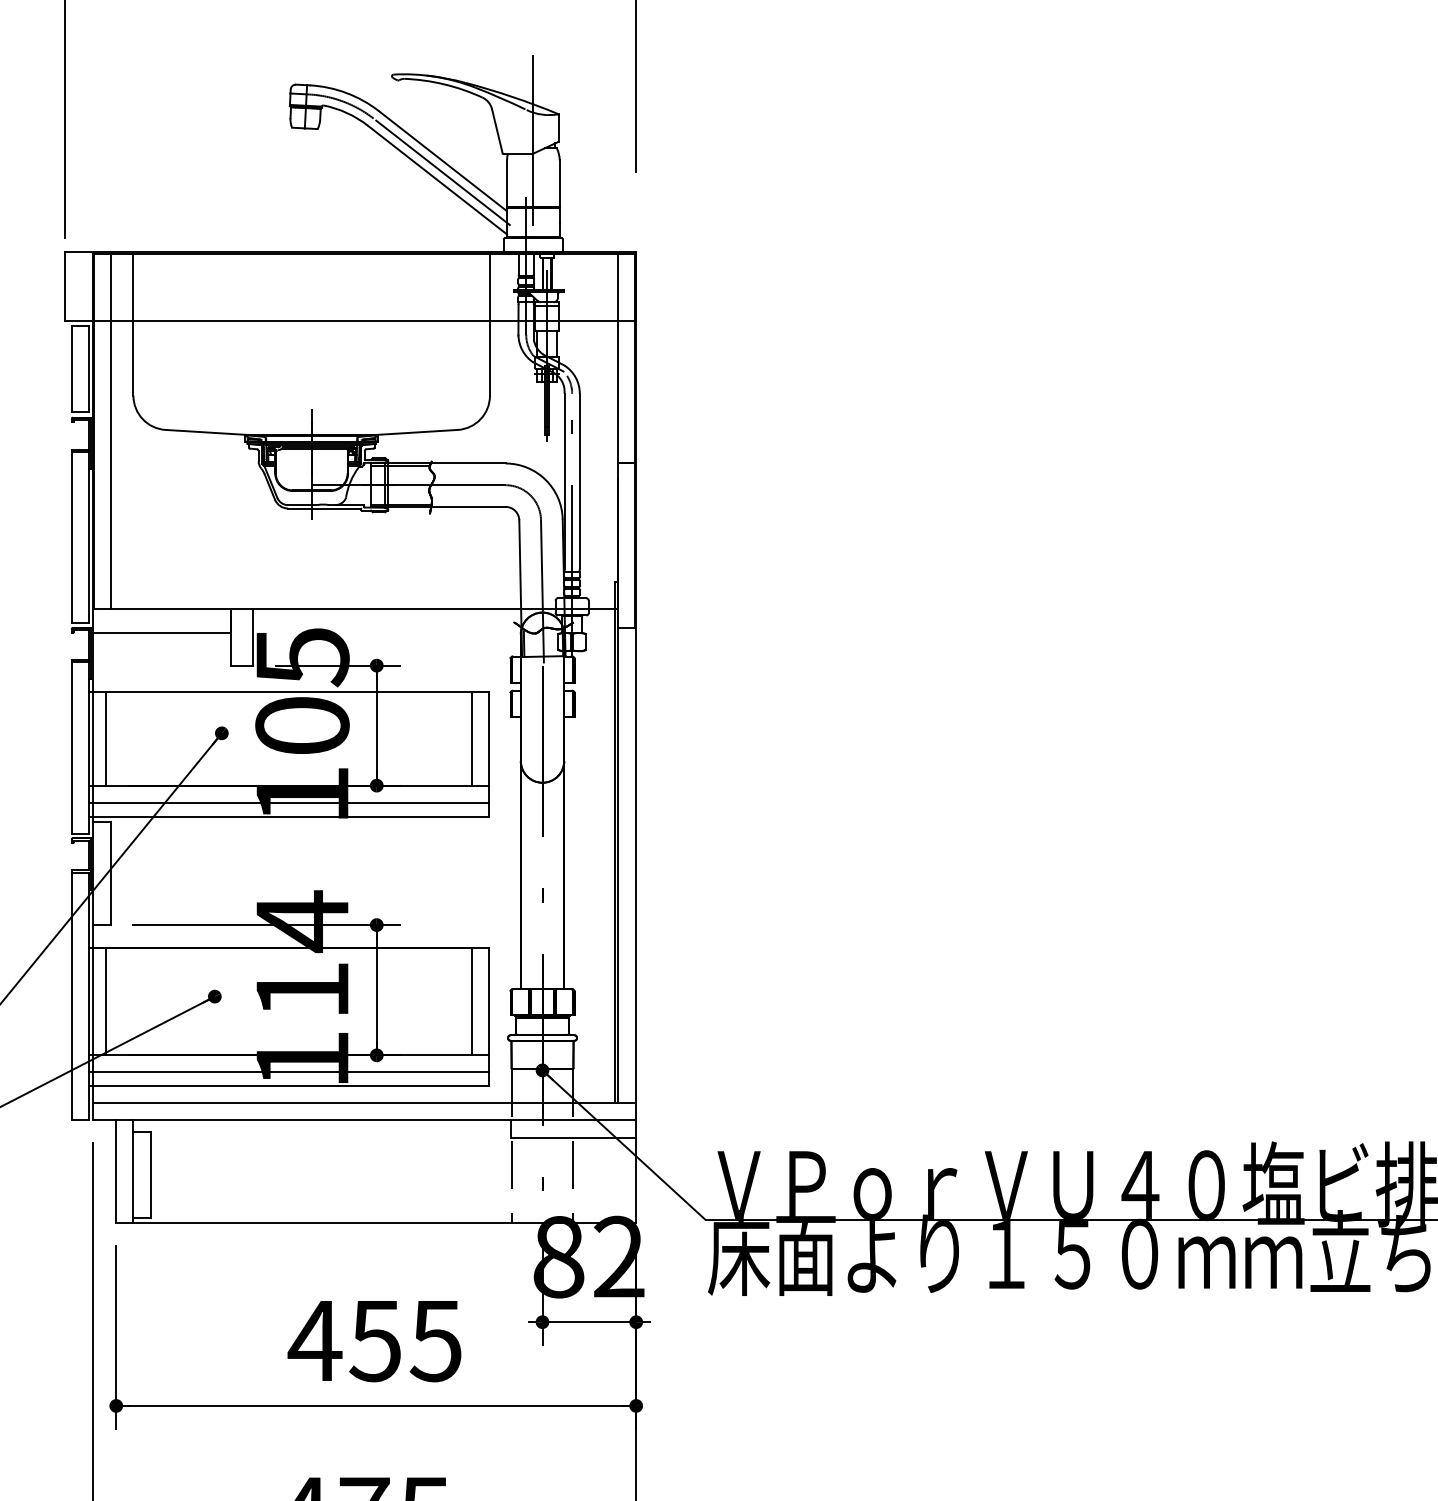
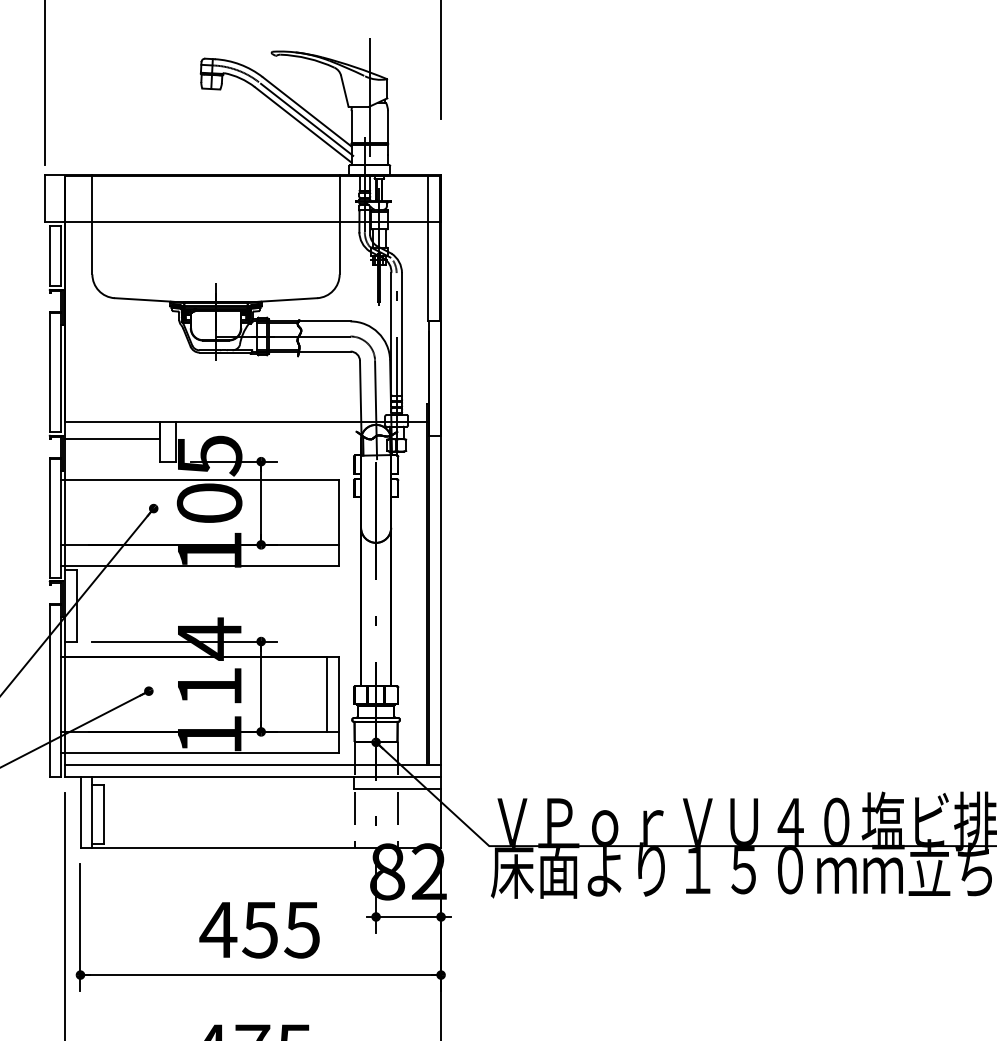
line: (110, 431) -> (76, 299), removed
line: (106, 737) -> (73, 511), removed
line: (470, 737) -> (326, 511), removed
line: (287, 802) -> (199, 556), removed
line: (106, 1001) -> (73, 694), removed
line: (287, 1072) -> (199, 743), removed

